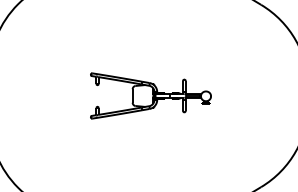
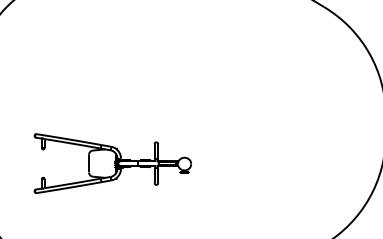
part: (150, 95) -> (112, 162), moved

